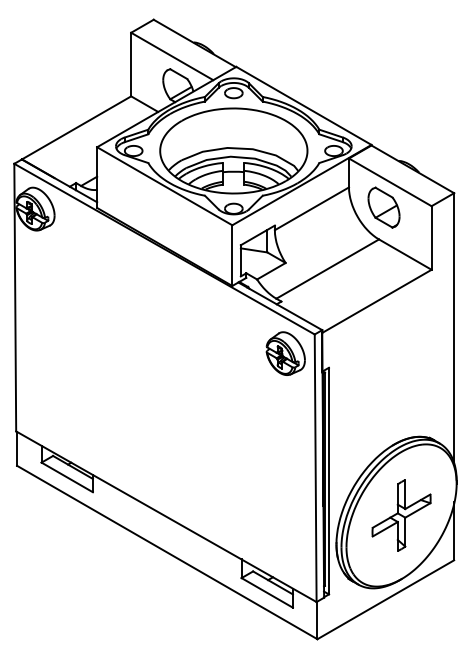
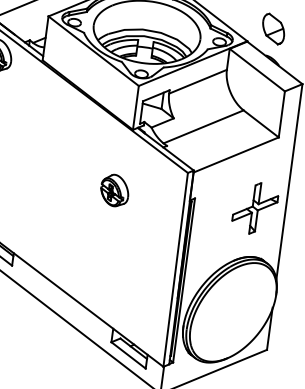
part: (383, 207) -> (273, 28), moved
part: (285, 353) -> (114, 190), moved
part: (401, 515) -> (255, 208), moved

